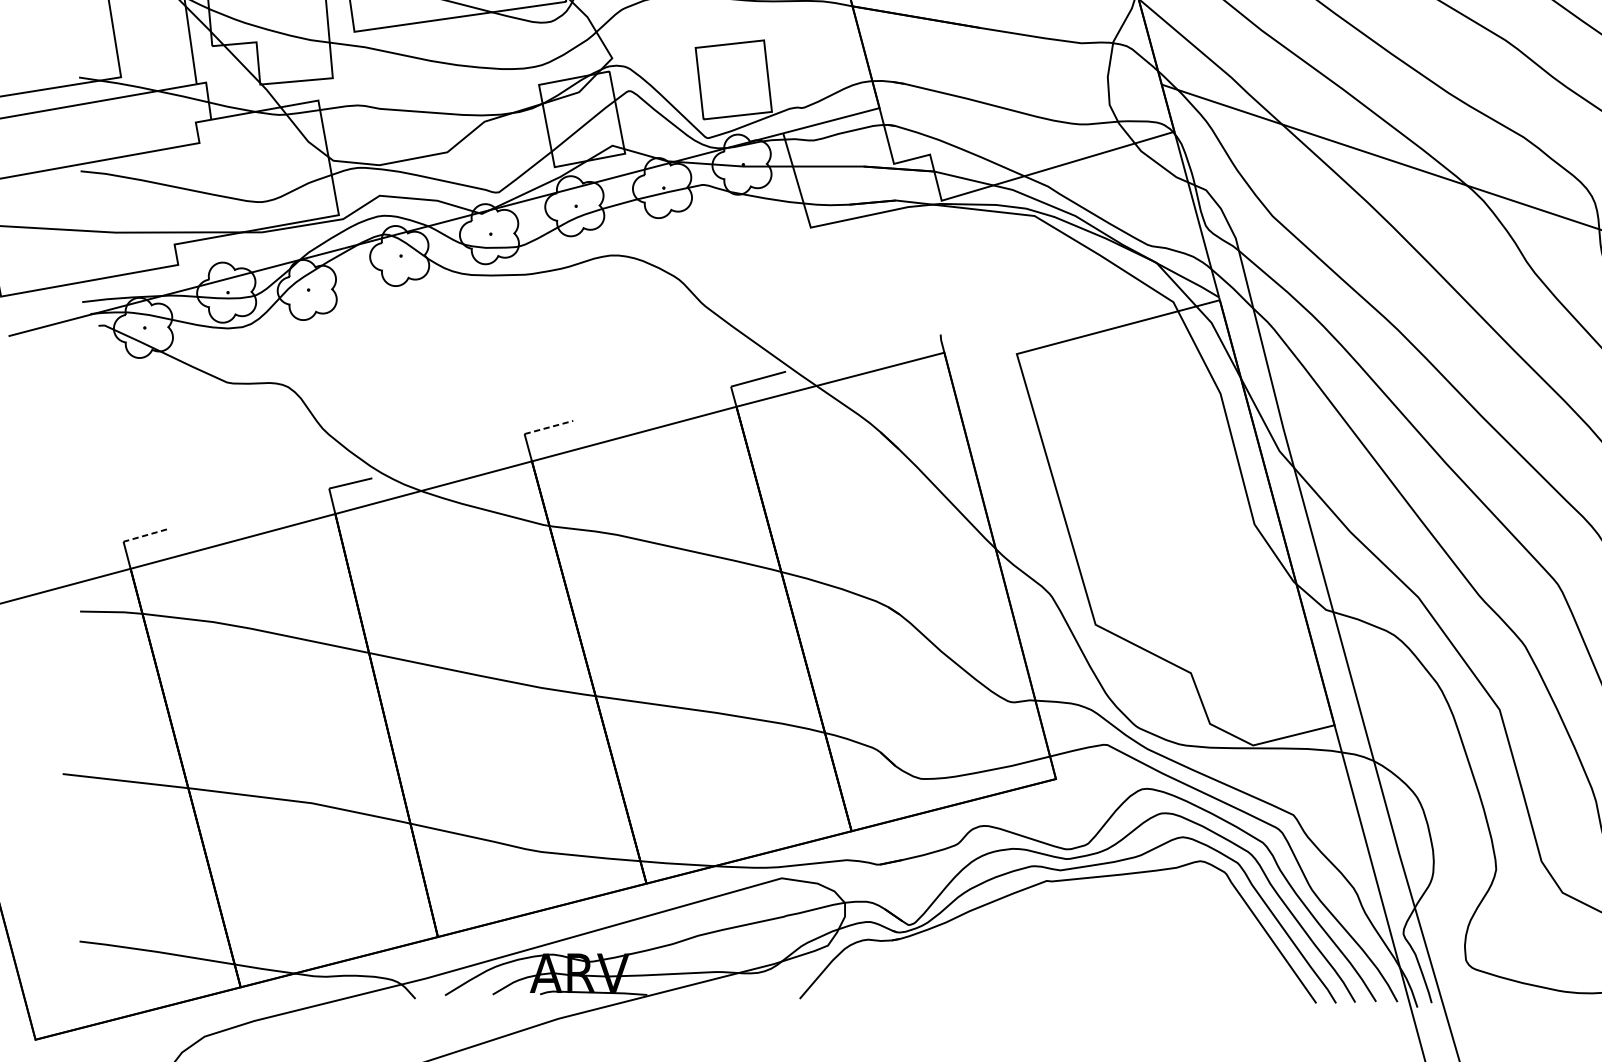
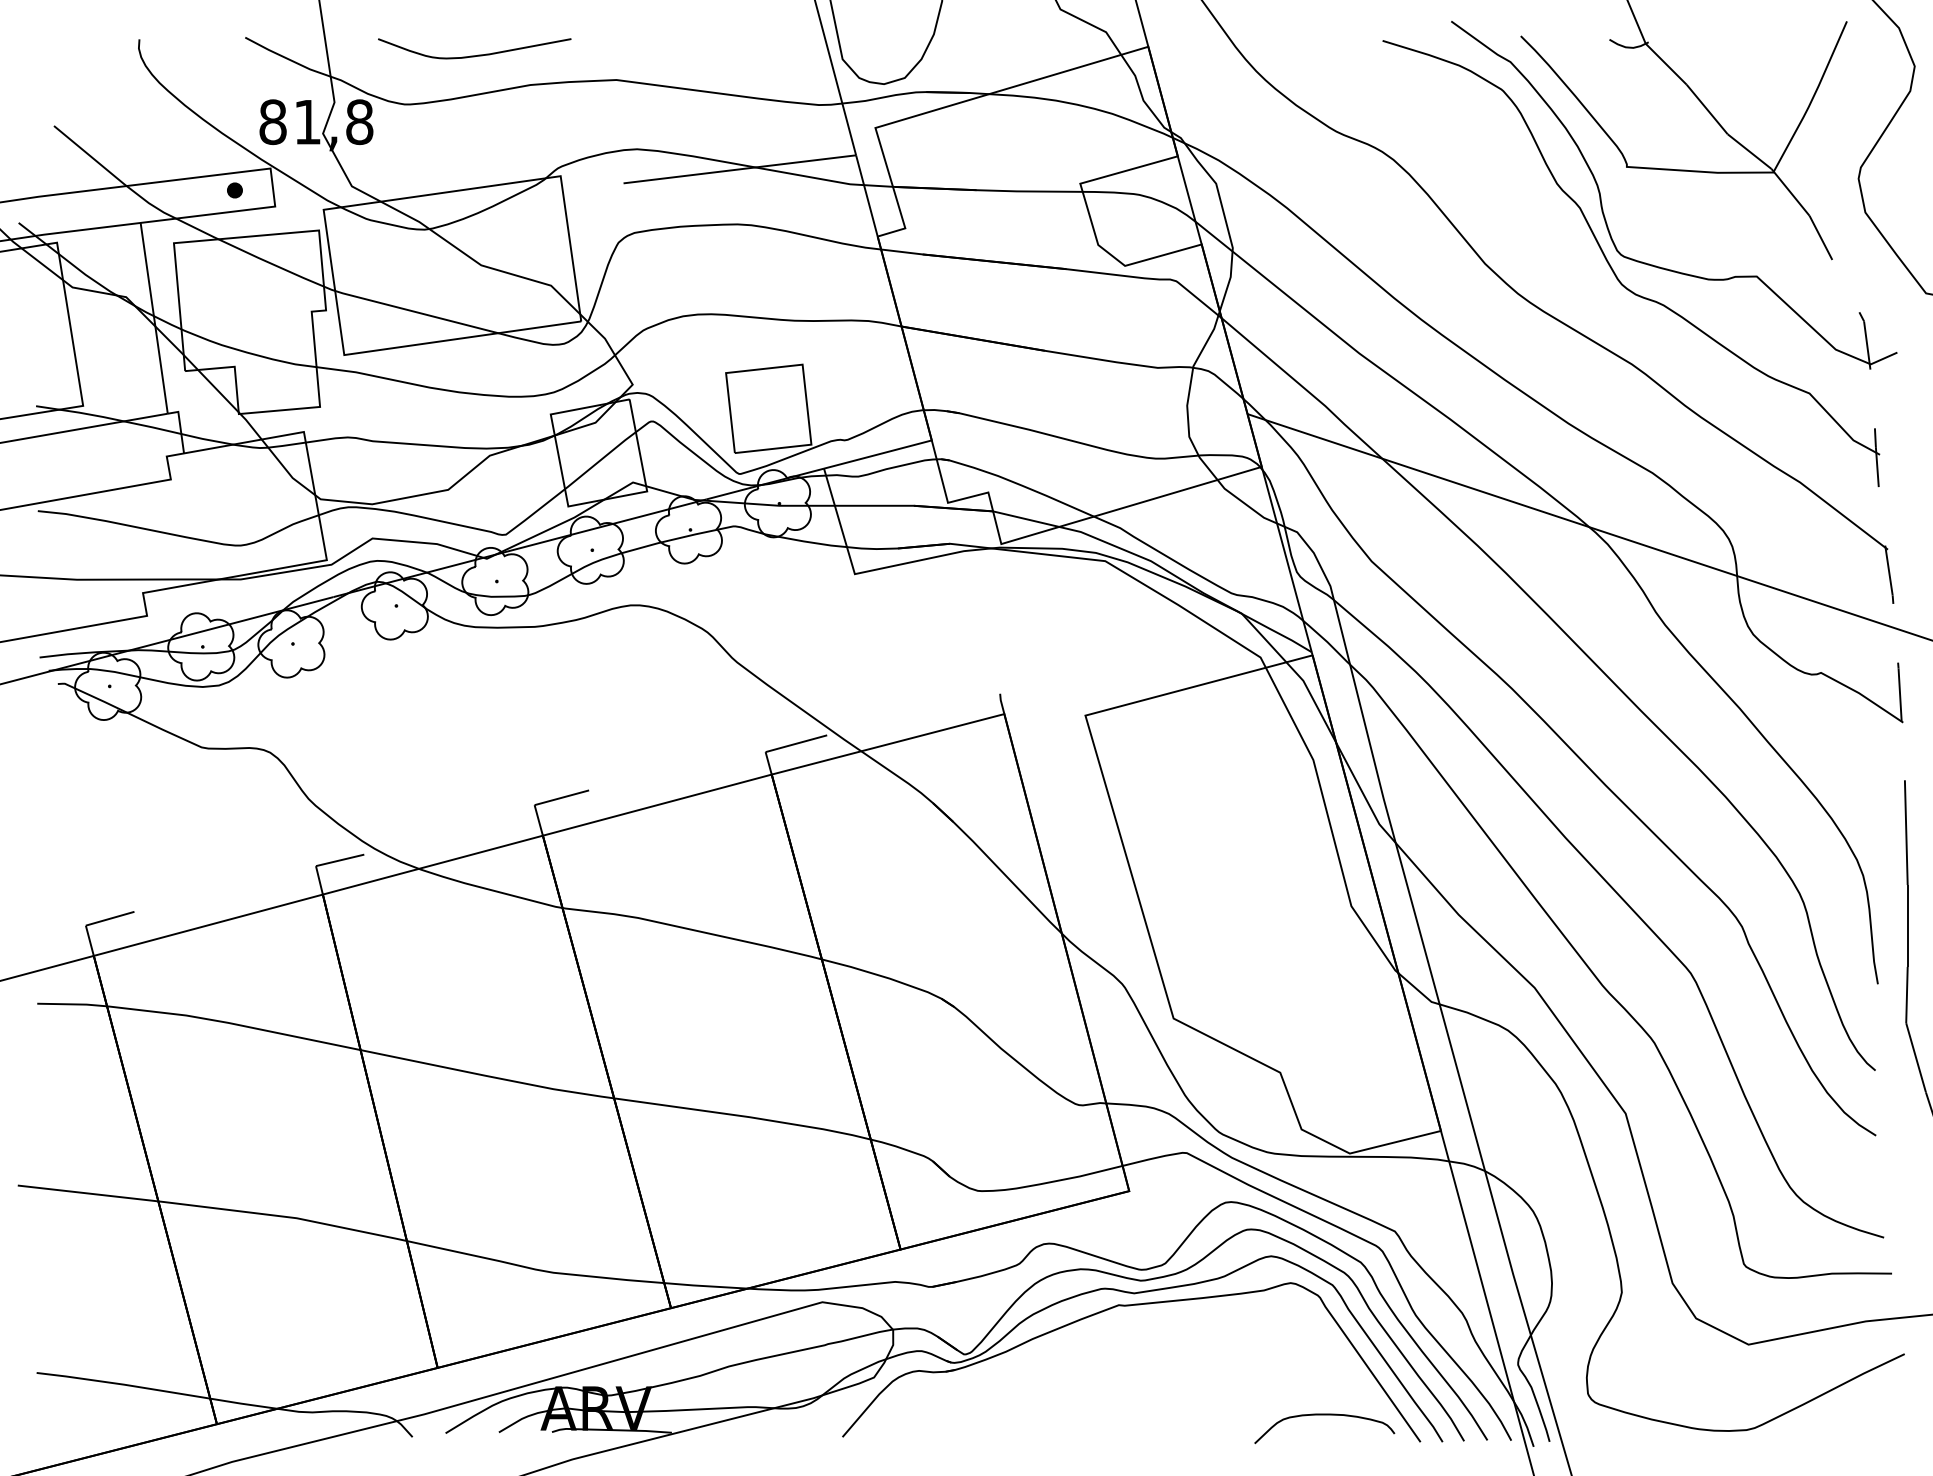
line: (549, 427) -> (562, 797), dashed -> solid
line: (144, 535) -> (109, 918), dashed -> solid
curve: (1230, 979) -> (1324, 1415), added

